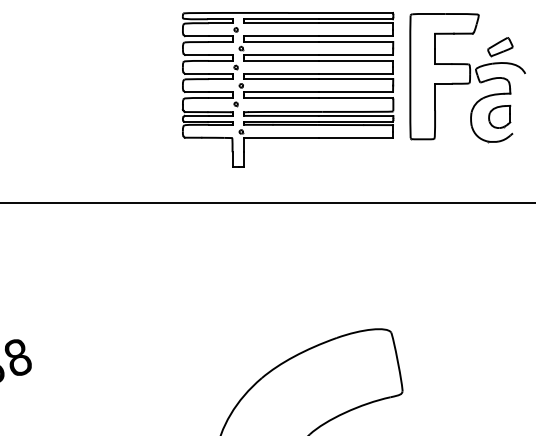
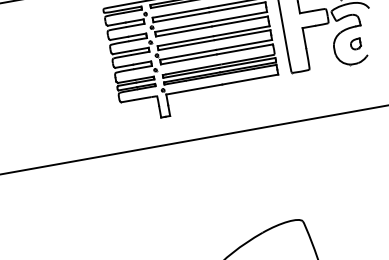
part: (499, 116) -> (355, 44), size x0.6

